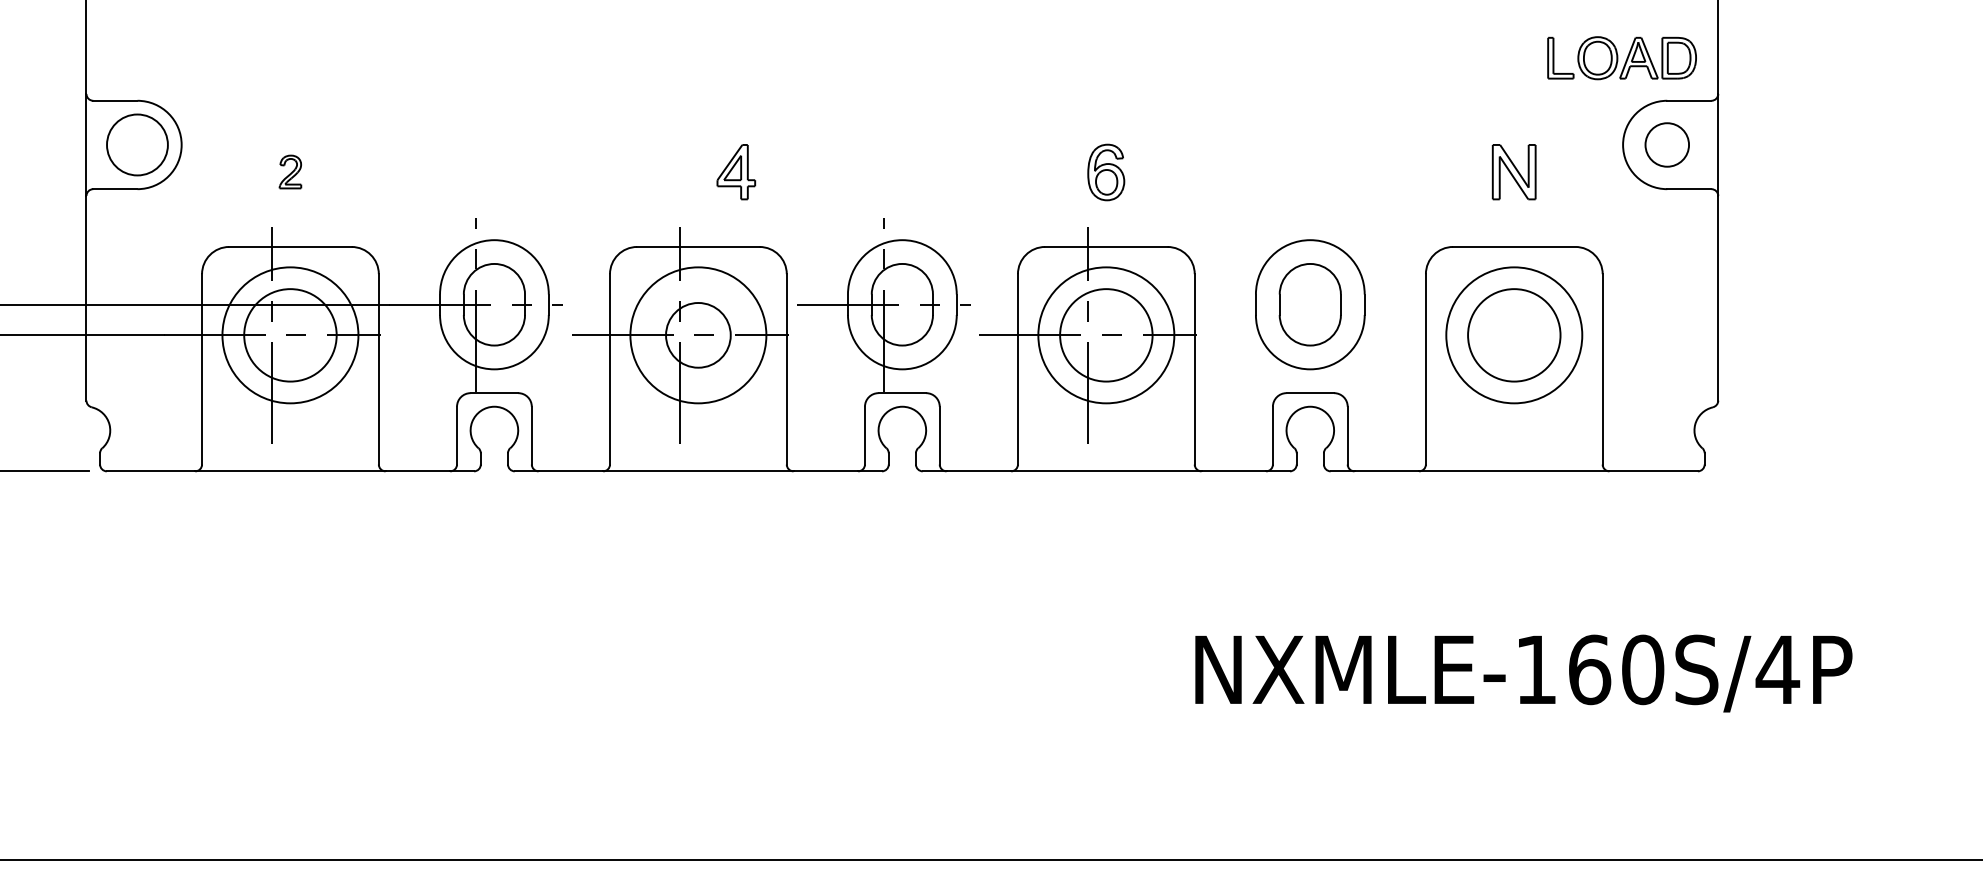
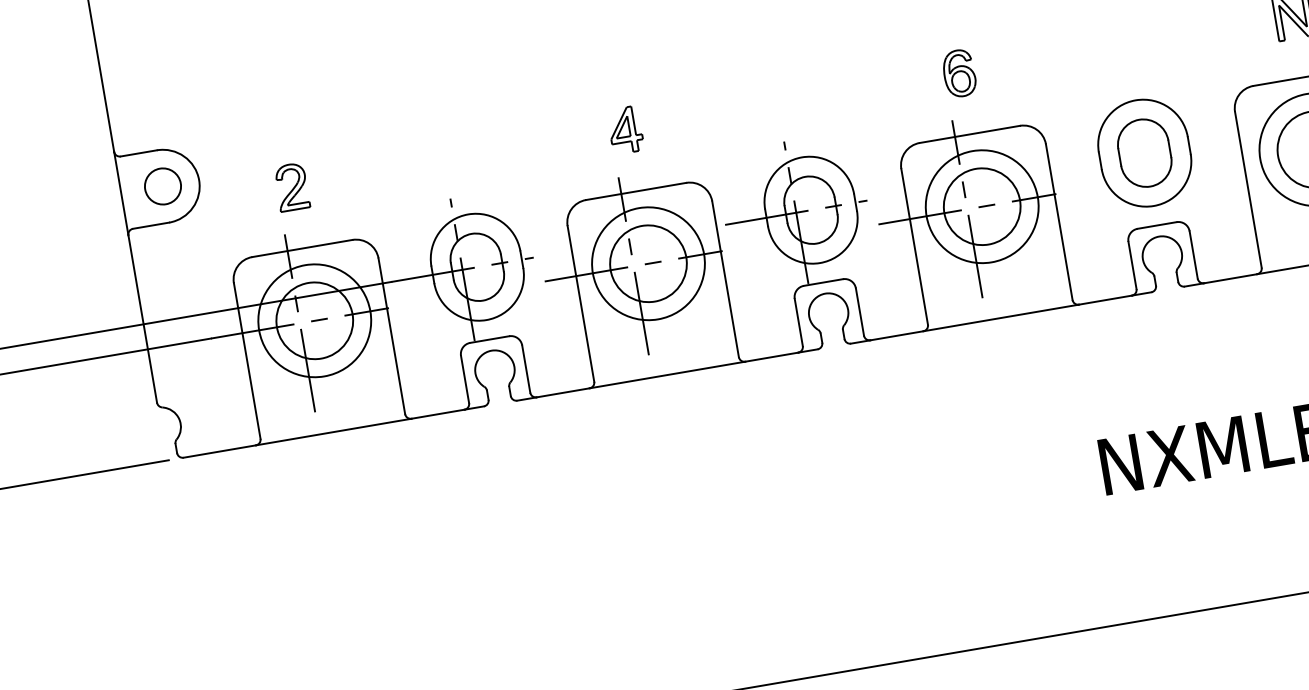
circle: (137, 144) -> (162, 186), size x0.71
part: (290, 171) -> (291, 186), size x1.67
part: (736, 172) -> (625, 130), moved
circle: (698, 335) -> (648, 263), size x1.43

